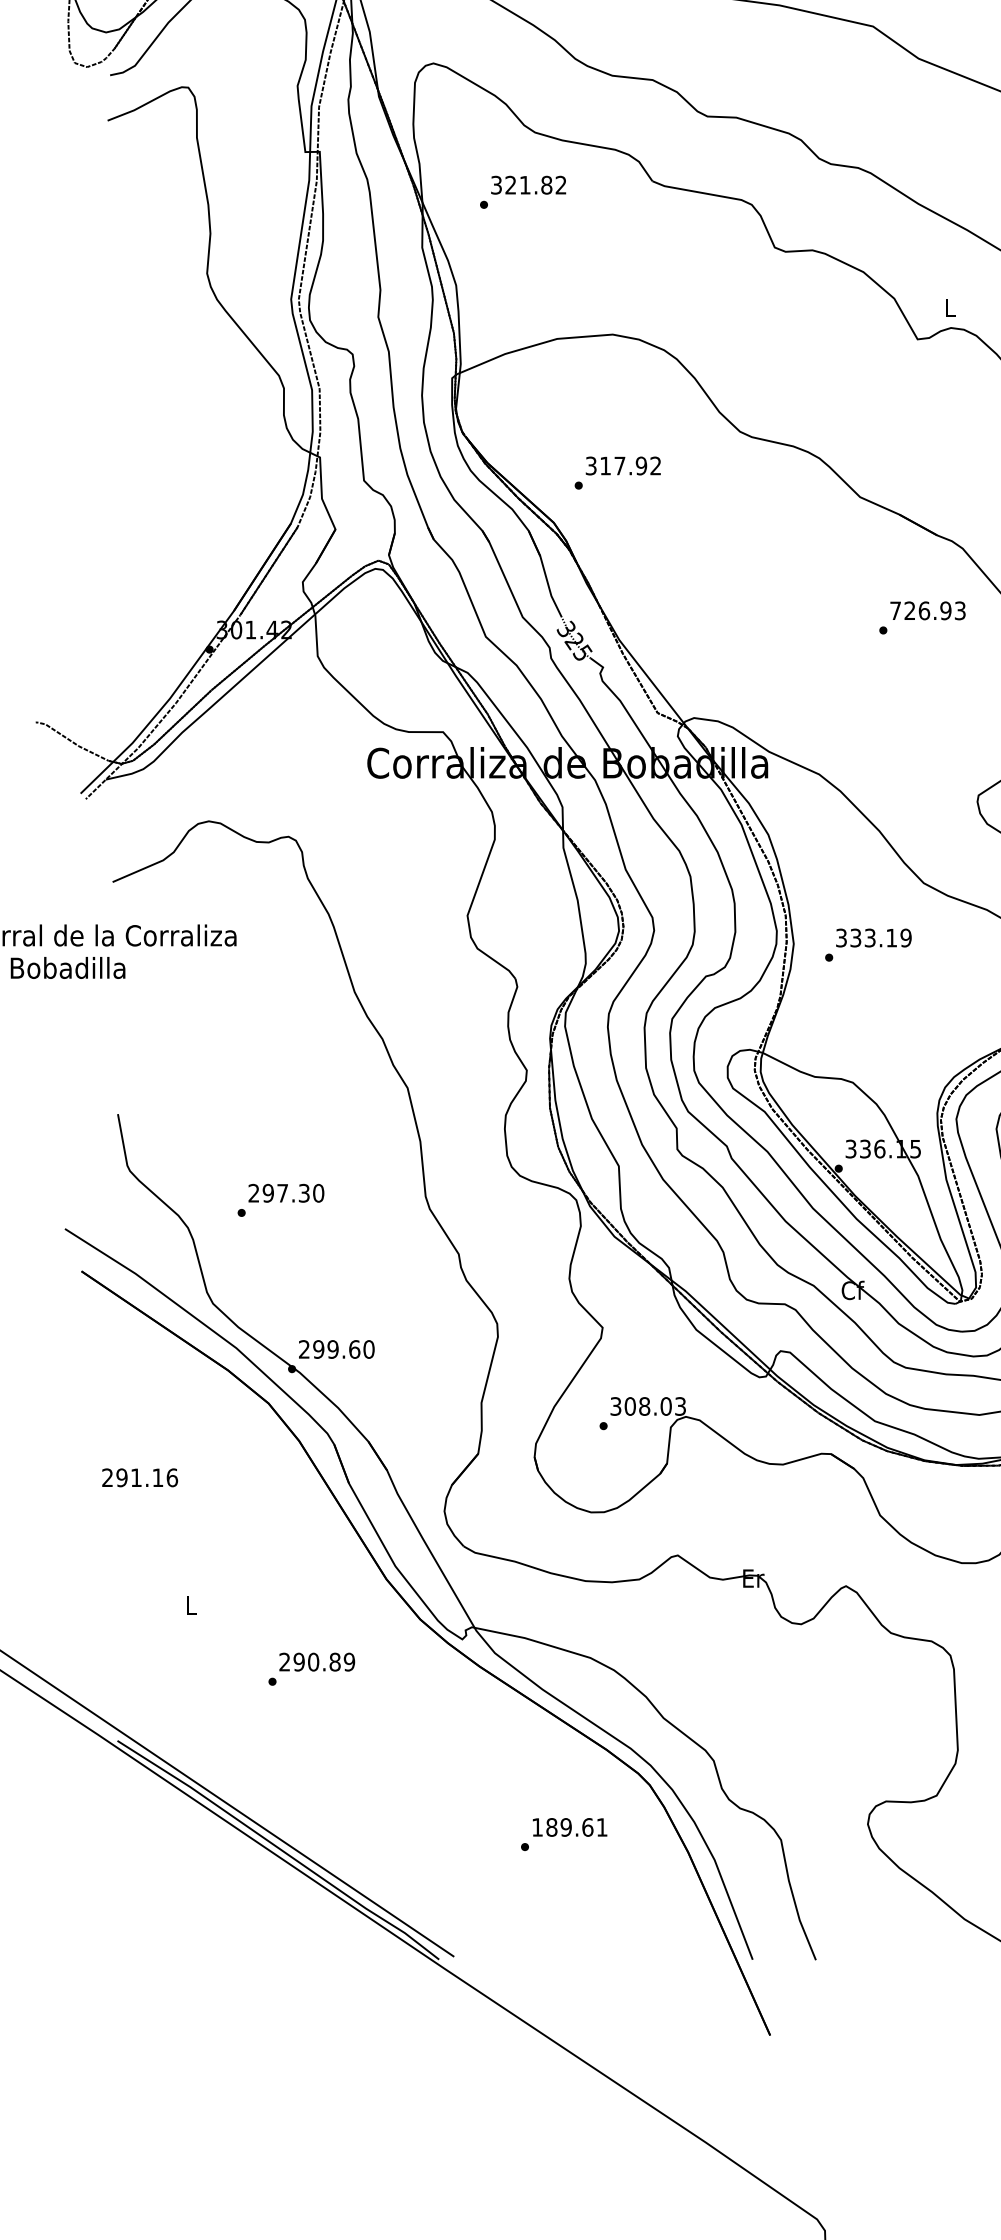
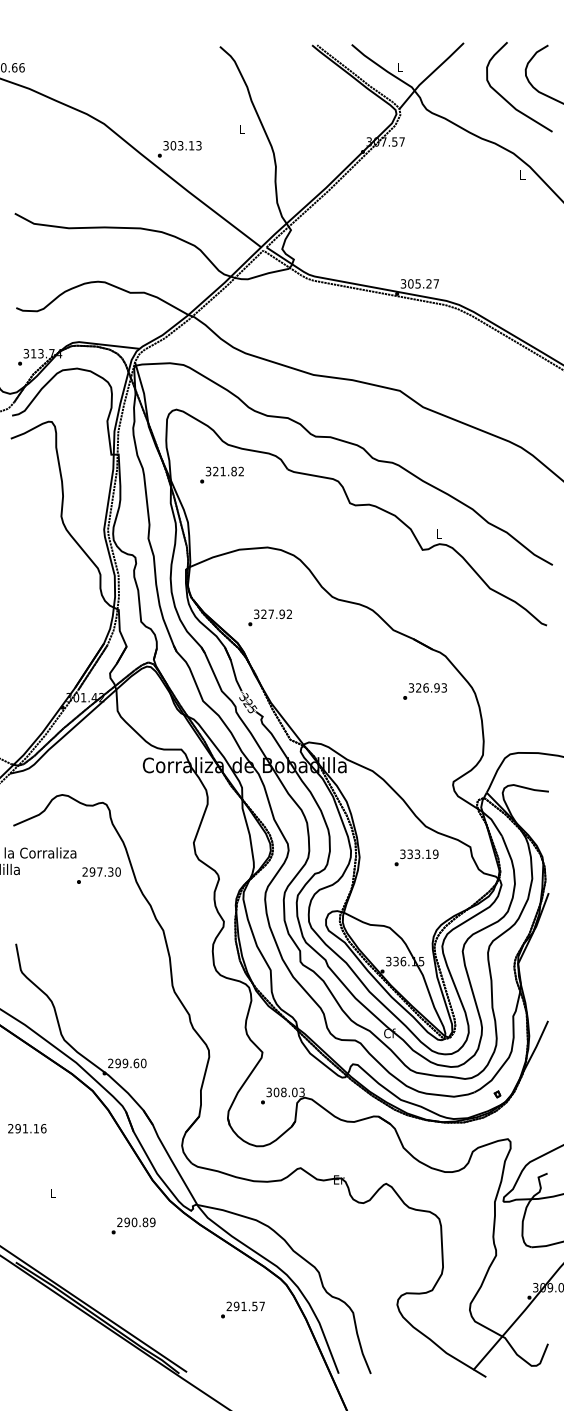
text: (604, 464) -> (263, 613), 317.92 -> 327.92
text: (895, 609) -> (411, 687), 726.93 -> 326.93
text: (868, 944) -> (416, 857), moved
text: (280, 1200) -> (98, 875), moved
text: (311, 1668) -> (133, 1225), moved
text: (569, 1827) -> (245, 1306), 189.61 -> 291.57

